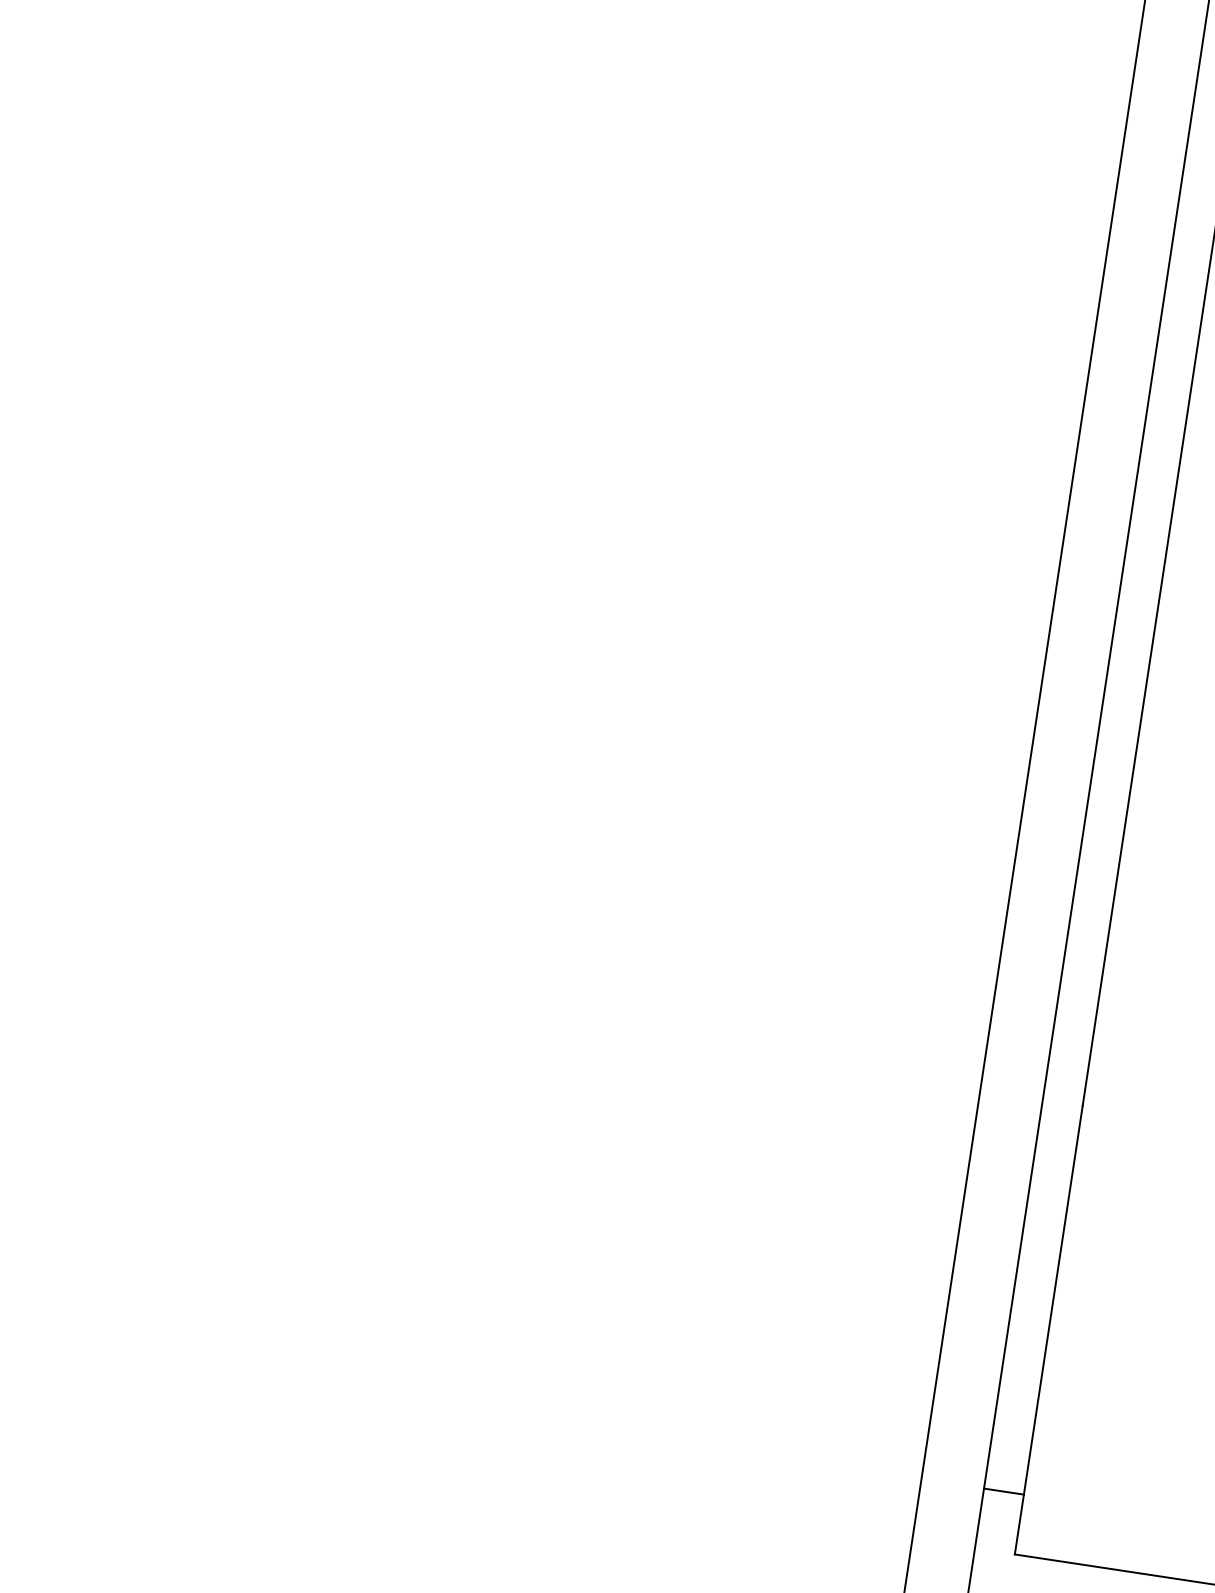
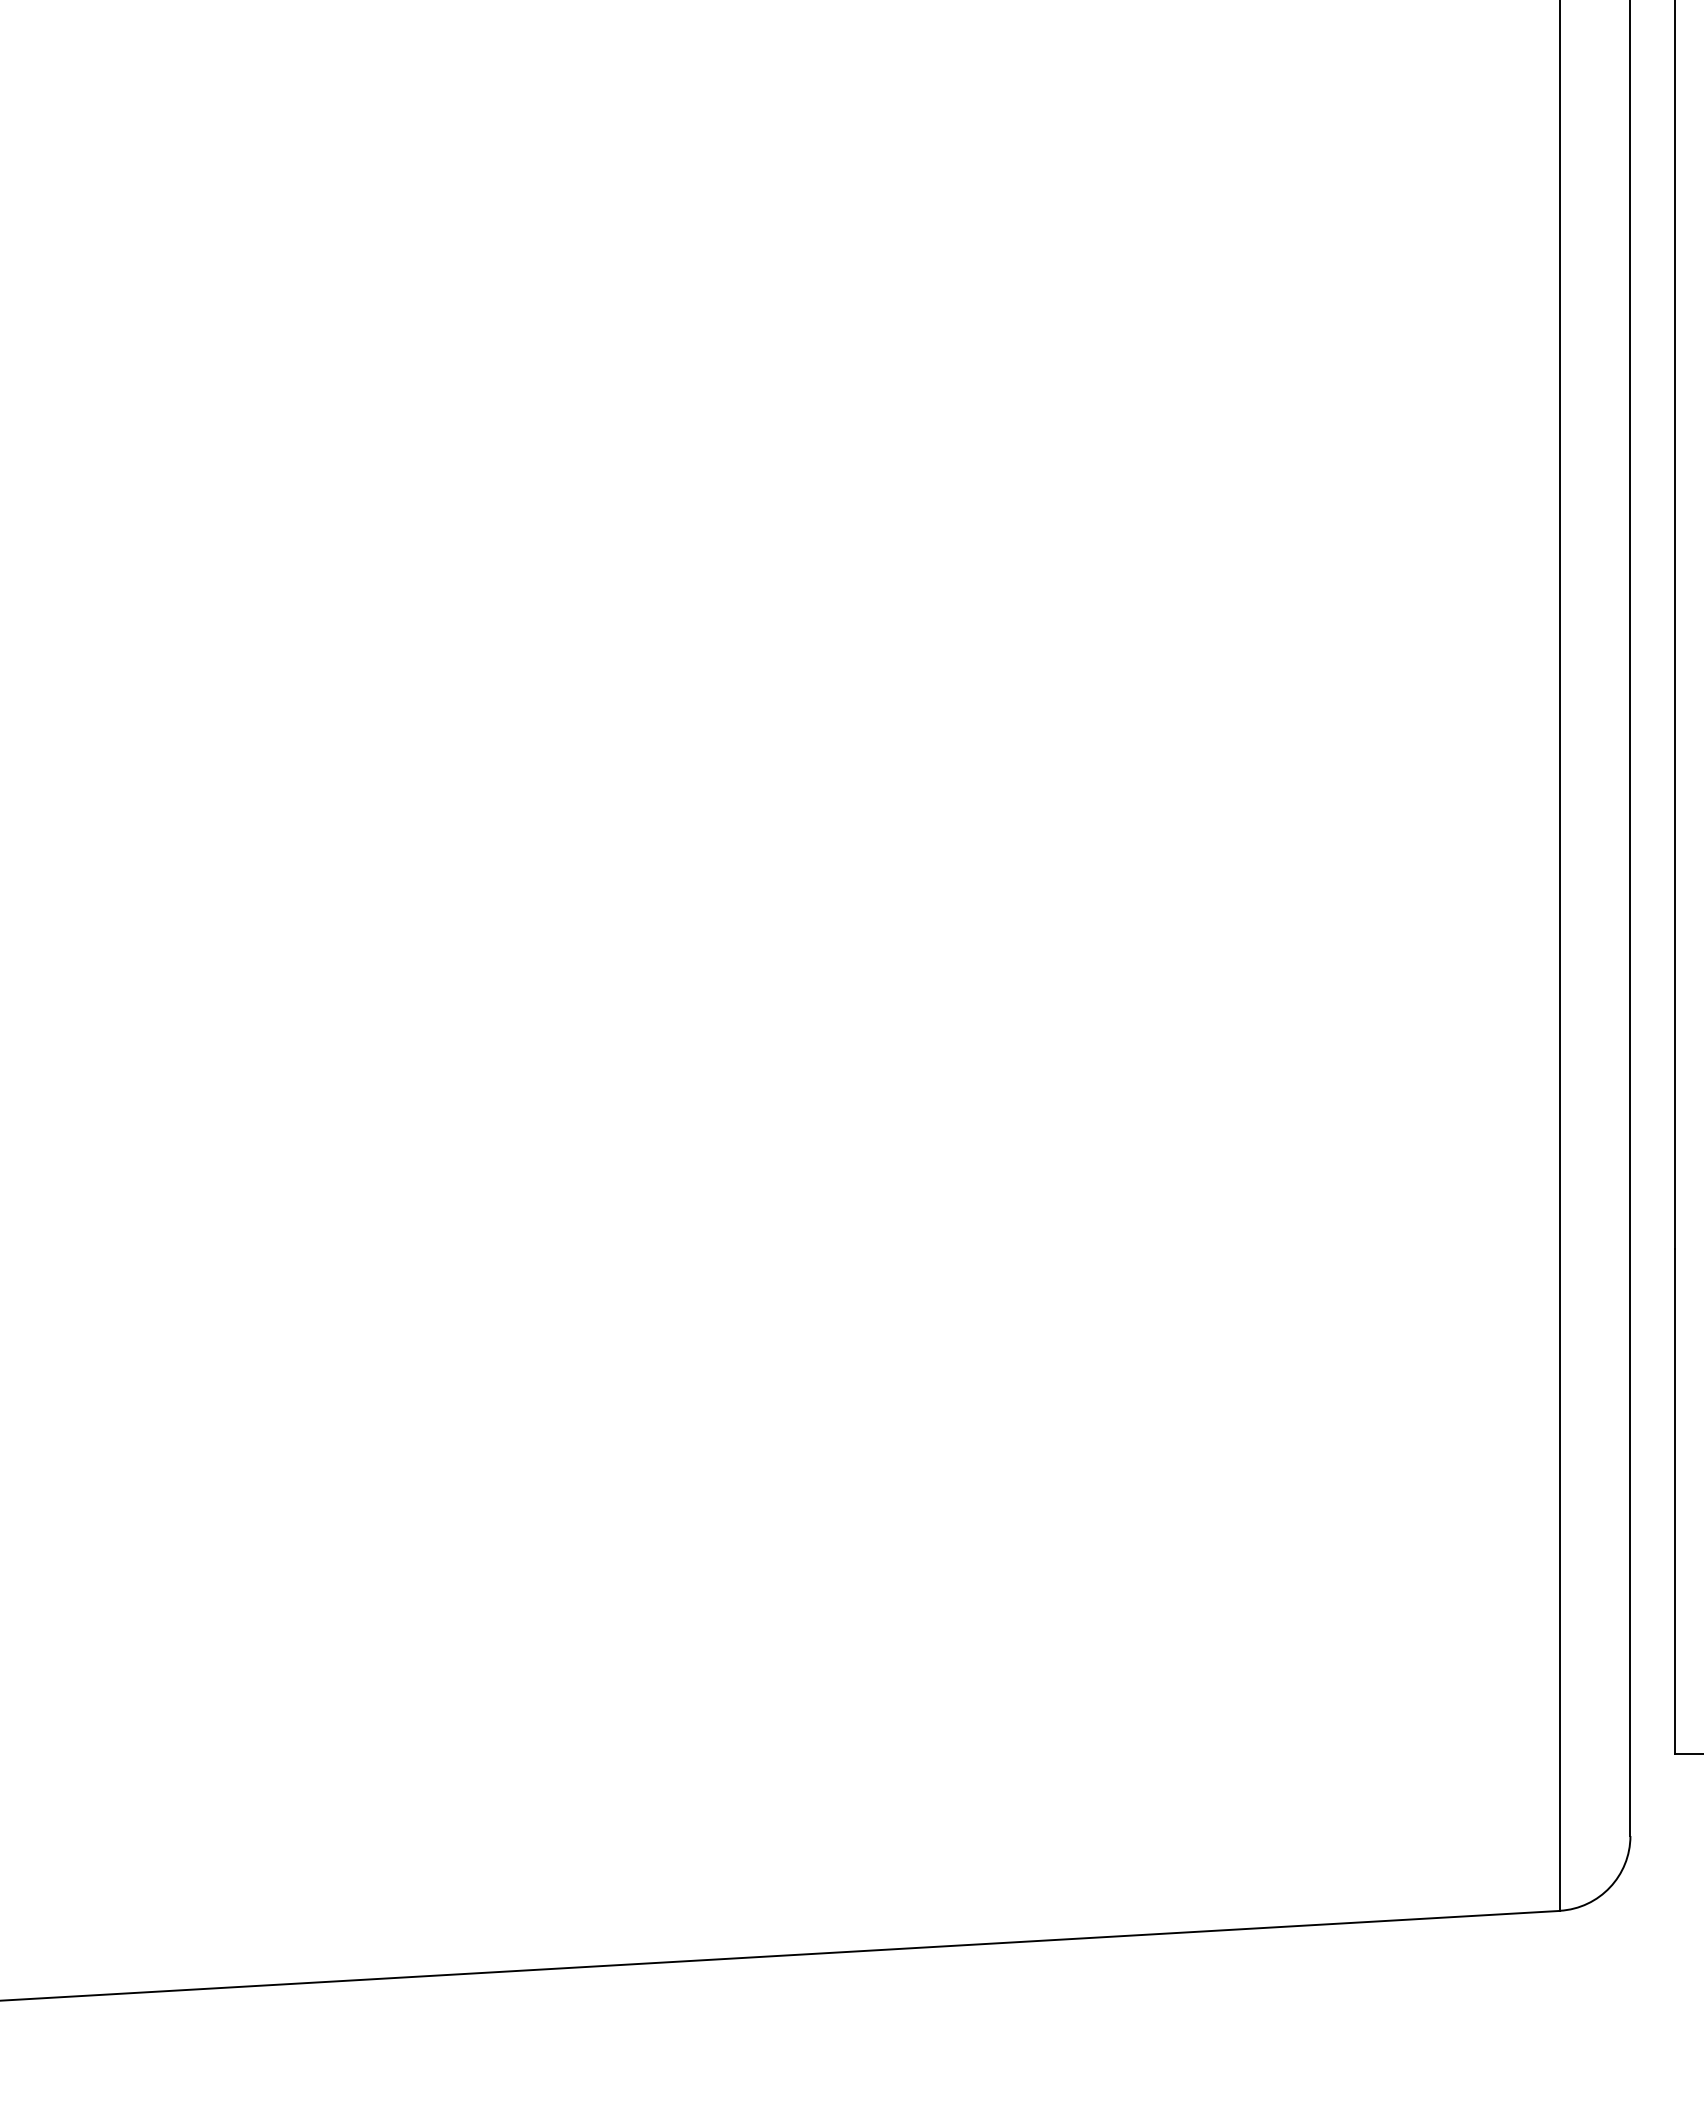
line: (1003, 1491) -> (1652, 1686), removed

